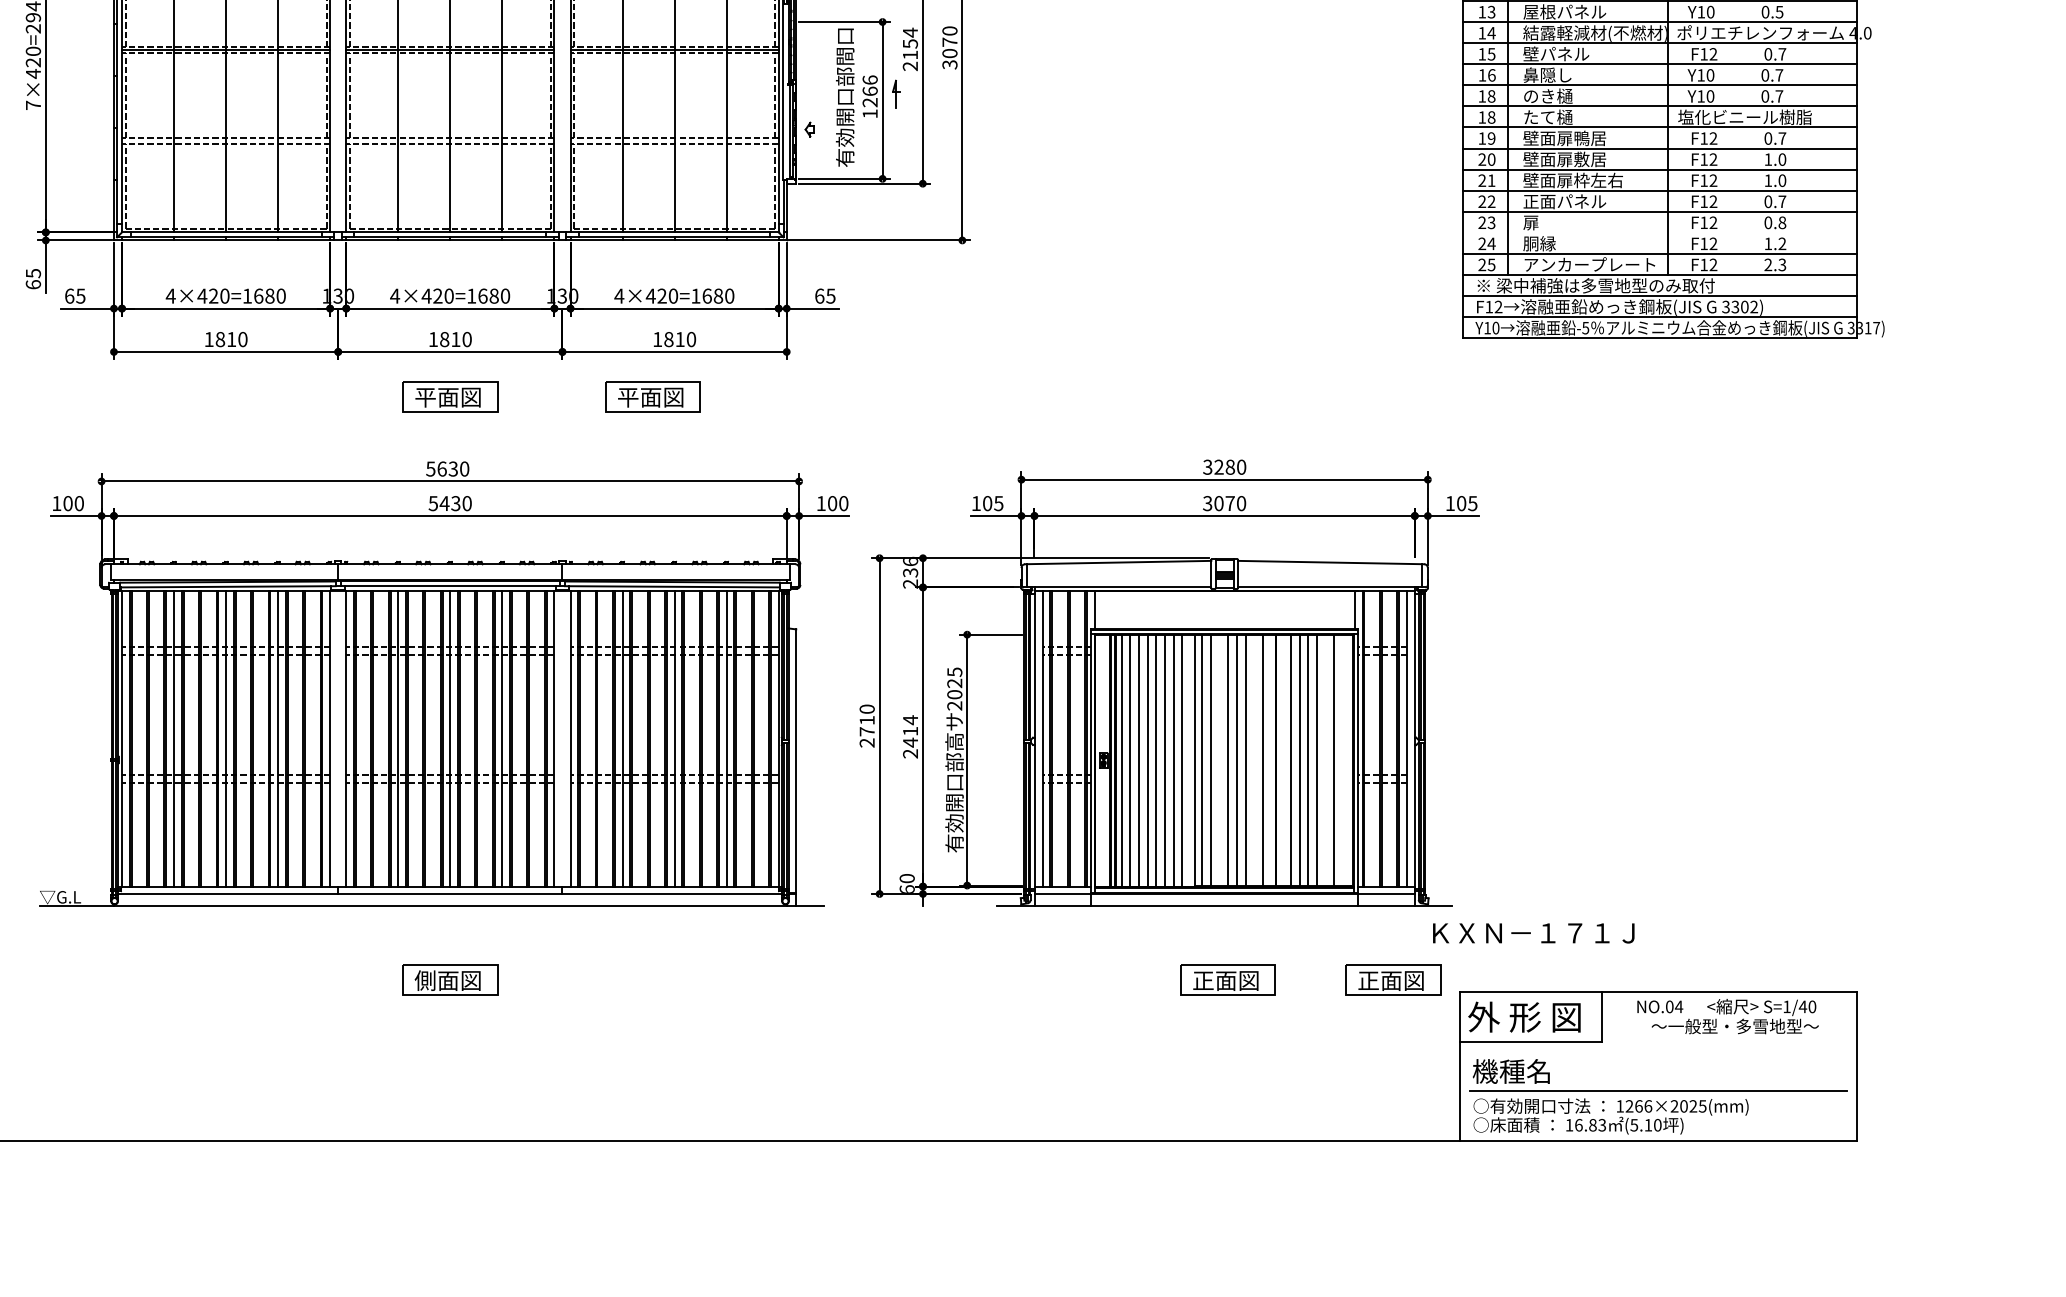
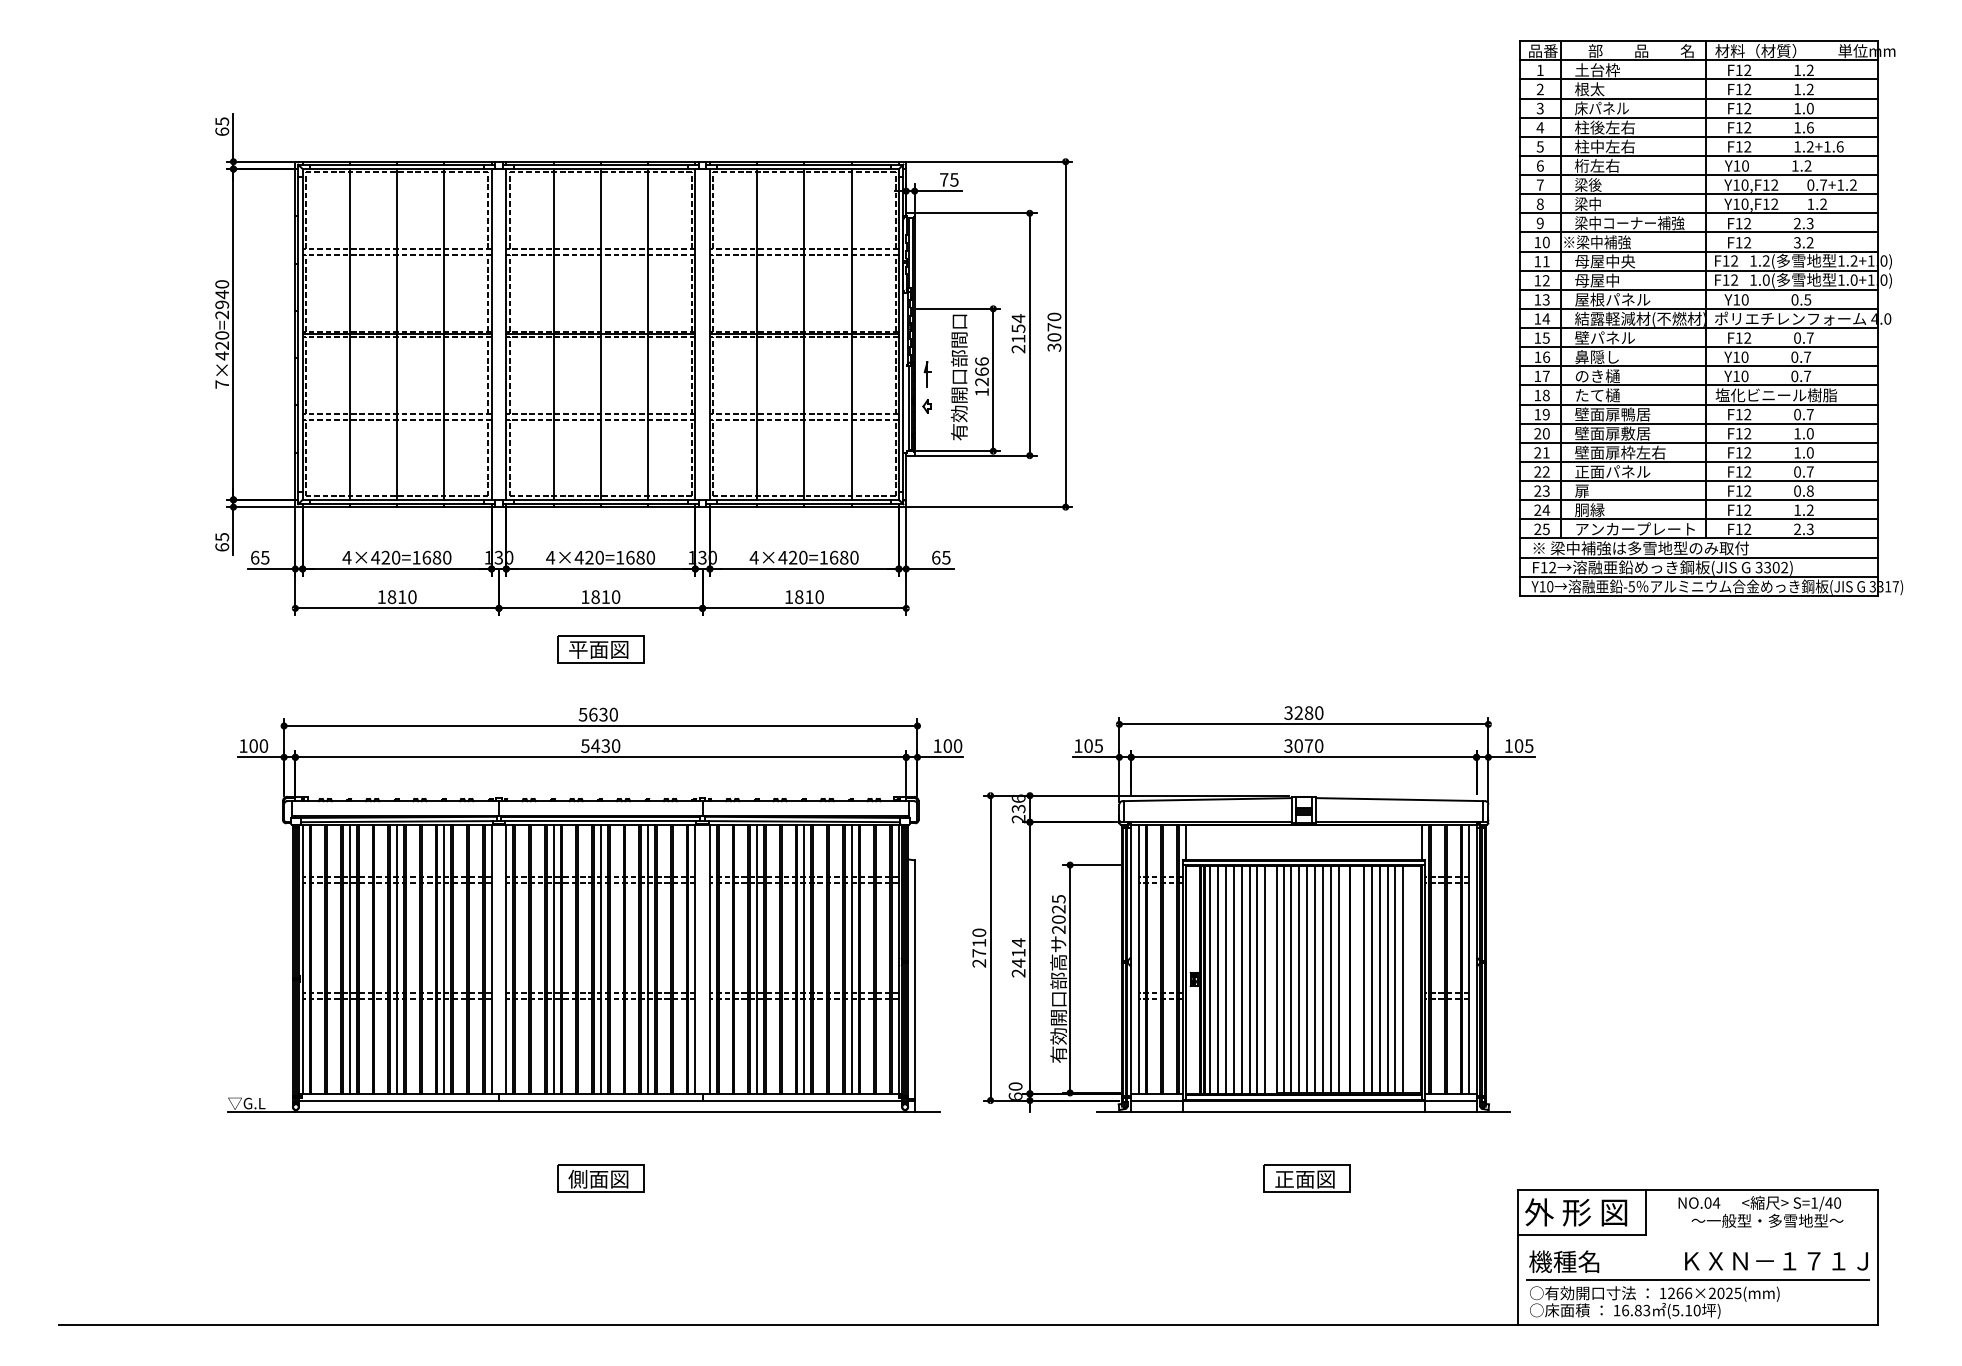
part: (896, 94) -> (927, 374), moved
text: (1490, 96) -> (1545, 376), 18 -> 17
line: (1659, 233) -> (1698, 500), added
part: (652, 397) -> (784, 649), removed
line: (1219, 760) -> (1299, 979), added
line: (1253, 760) -> (1330, 979), added
line: (1325, 760) -> (1395, 979), added
text: (1533, 933) -> (1776, 1261), moved
part: (1392, 979) -> (1456, 1178), removed

